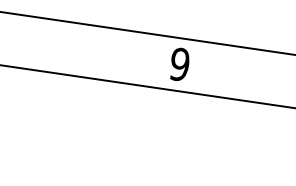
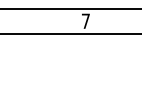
text: (178, 64) -> (85, 21), 9 -> 7

